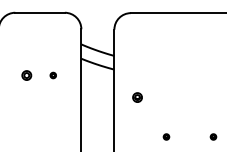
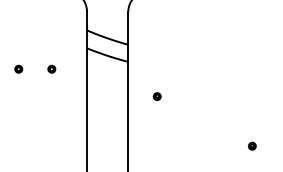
part: (26, 75) -> (18, 69), size x0.62
part: (137, 96) -> (157, 95), size x0.62
part: (166, 136) -> (193, 145), removed

